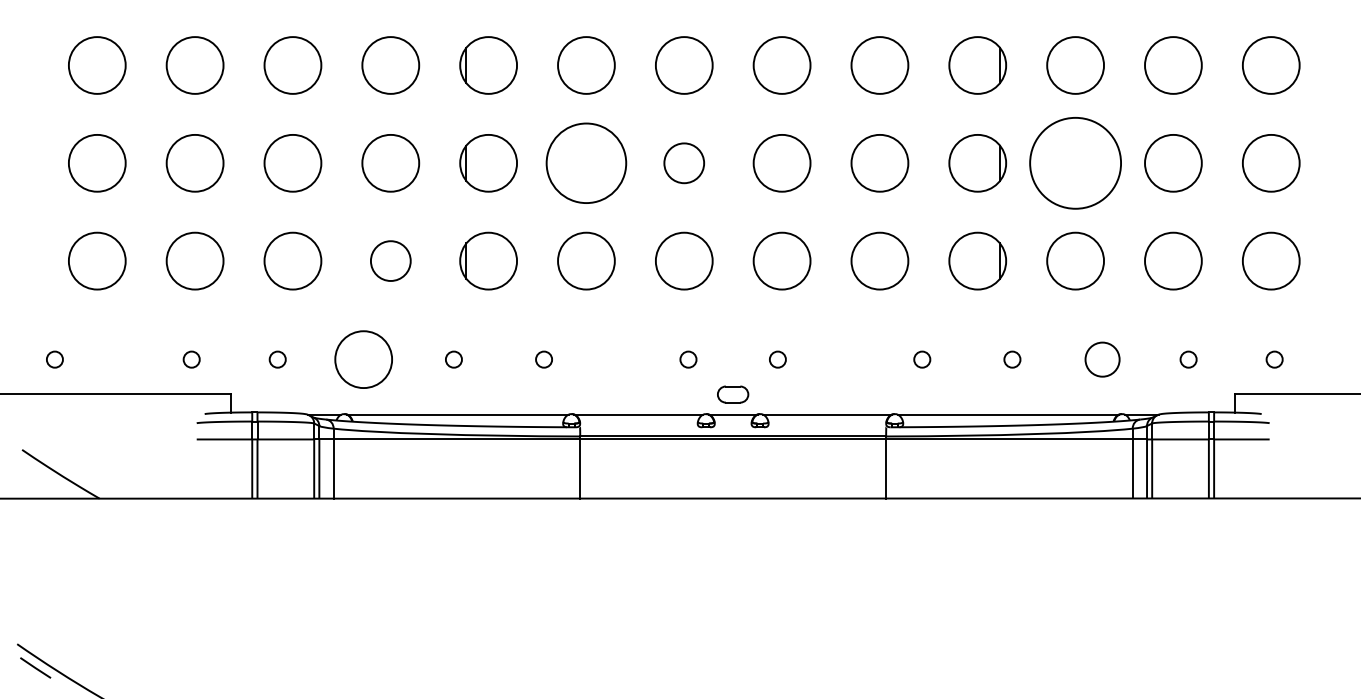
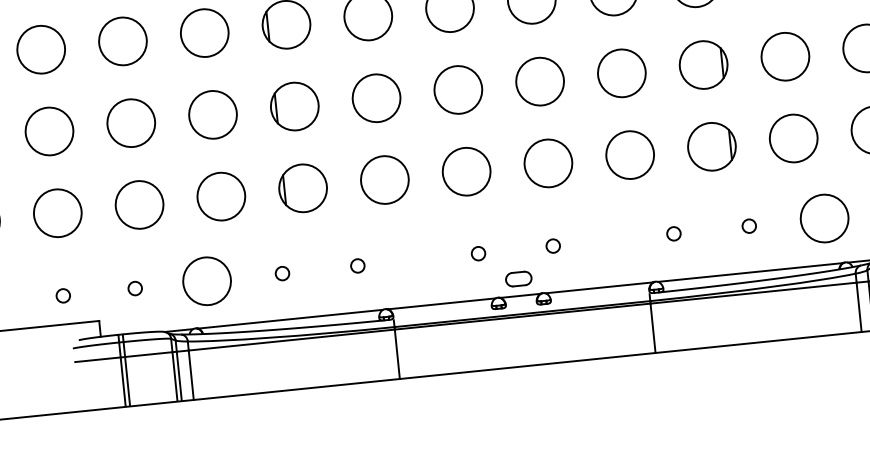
circle: (586, 162) -> (376, 97), size x0.71
circle: (683, 162) -> (457, 89), size x1.43
circle: (1075, 162) -> (785, 56), size x0.62
circle: (390, 260) -> (221, 196), size x1.43
circle: (1102, 359) -> (824, 218), size x1.67

